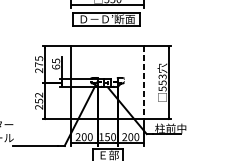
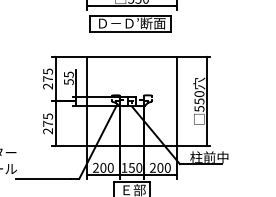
text: (55, 67) -> (68, 82), 65 -> 55
text: (162, 77) -> (199, 94), 553 -> 550
line: (143, 82) -> (176, 101), dashed -> solid
text: (39, 97) -> (48, 119), 252 -> 275

